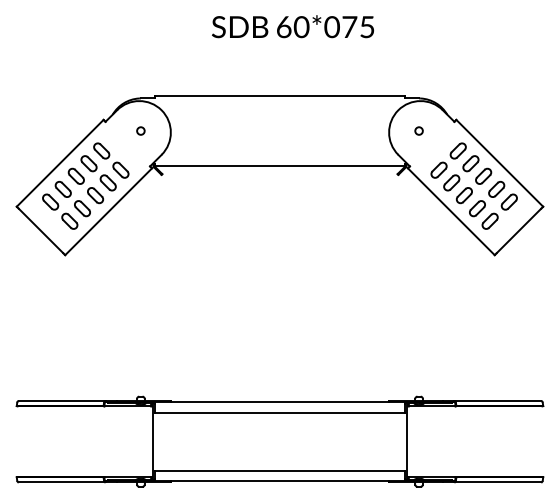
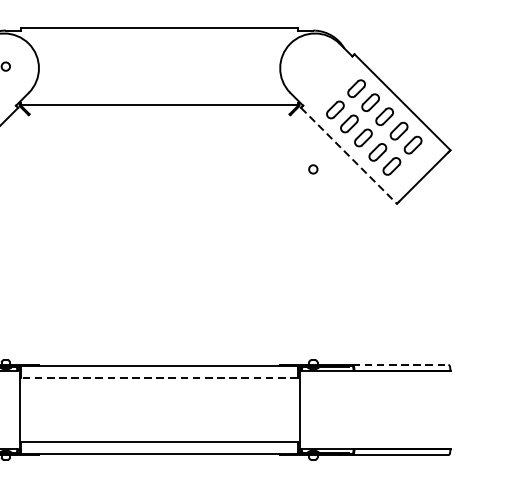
circle: (418, 130) -> (312, 168), moved
line: (451, 212) -> (349, 156), solid -> dashed
line: (498, 400) -> (401, 364), solid -> dashed
line: (280, 412) -> (160, 377), solid -> dashed

